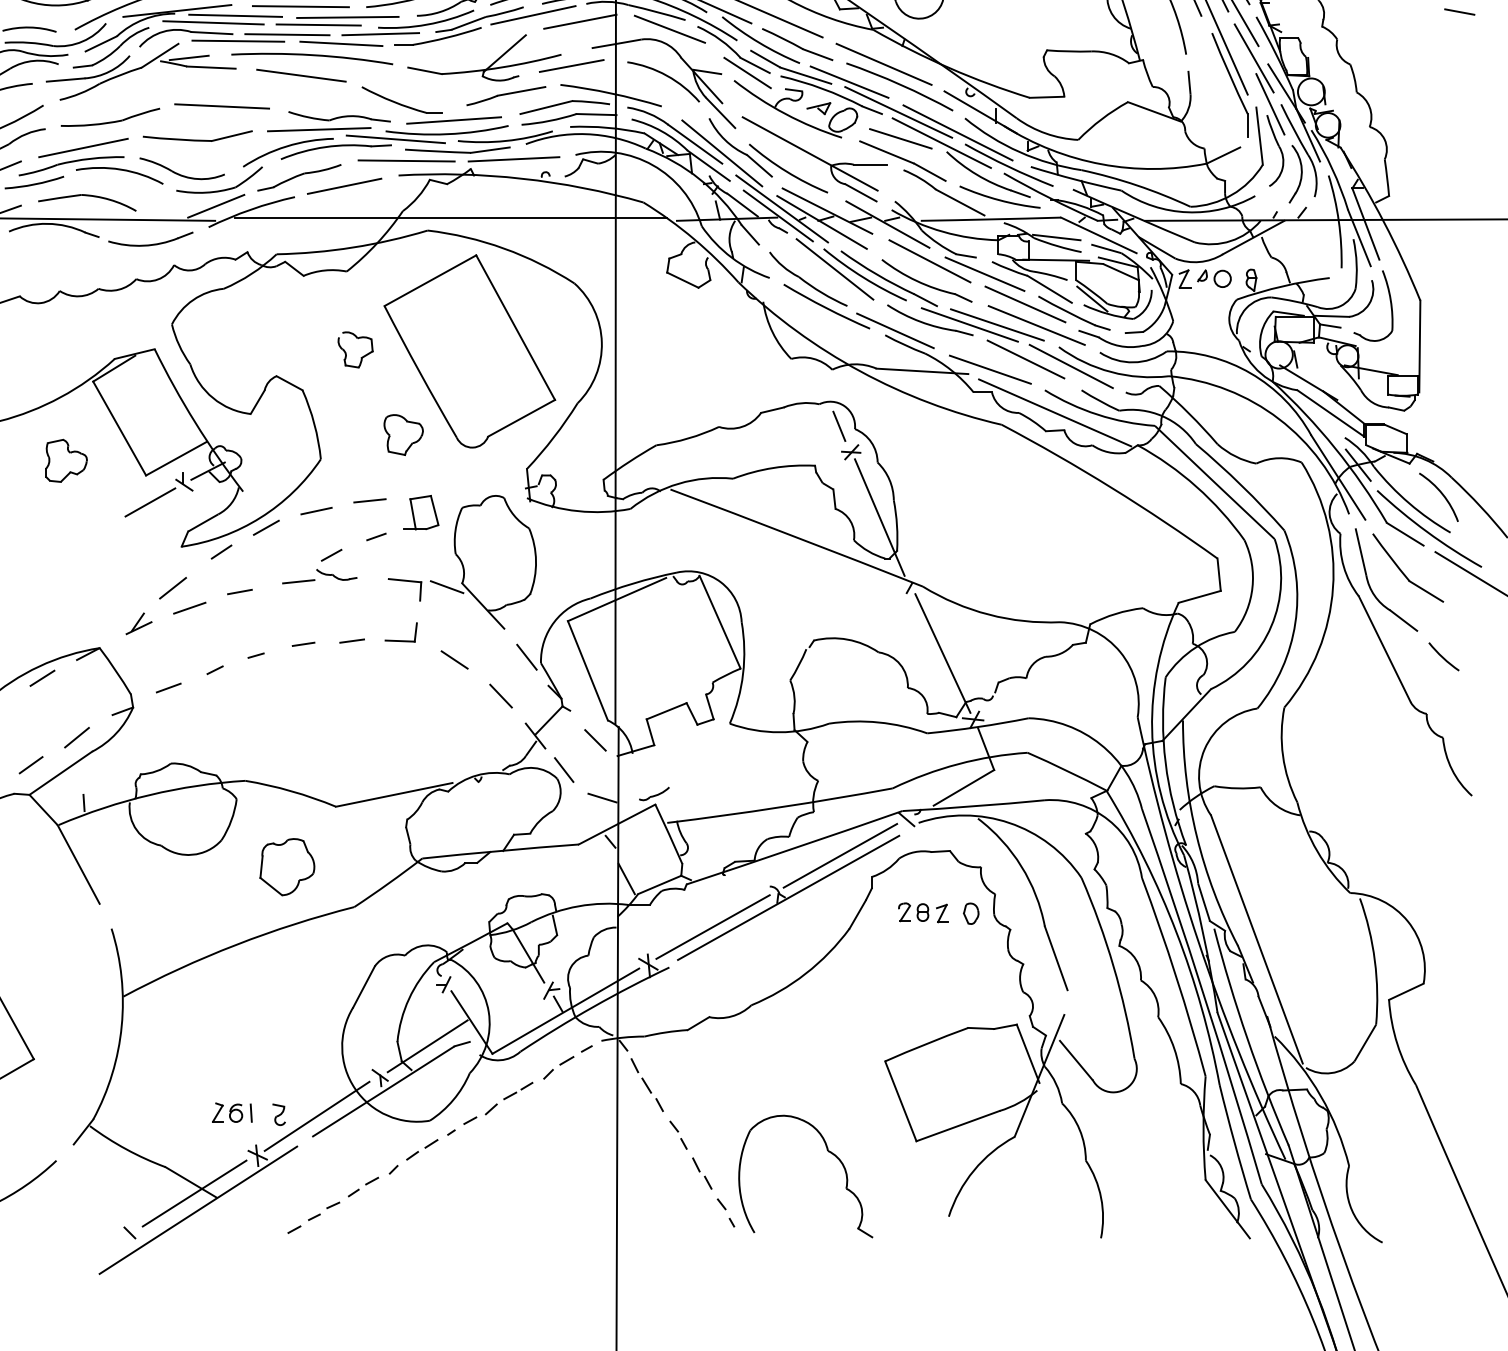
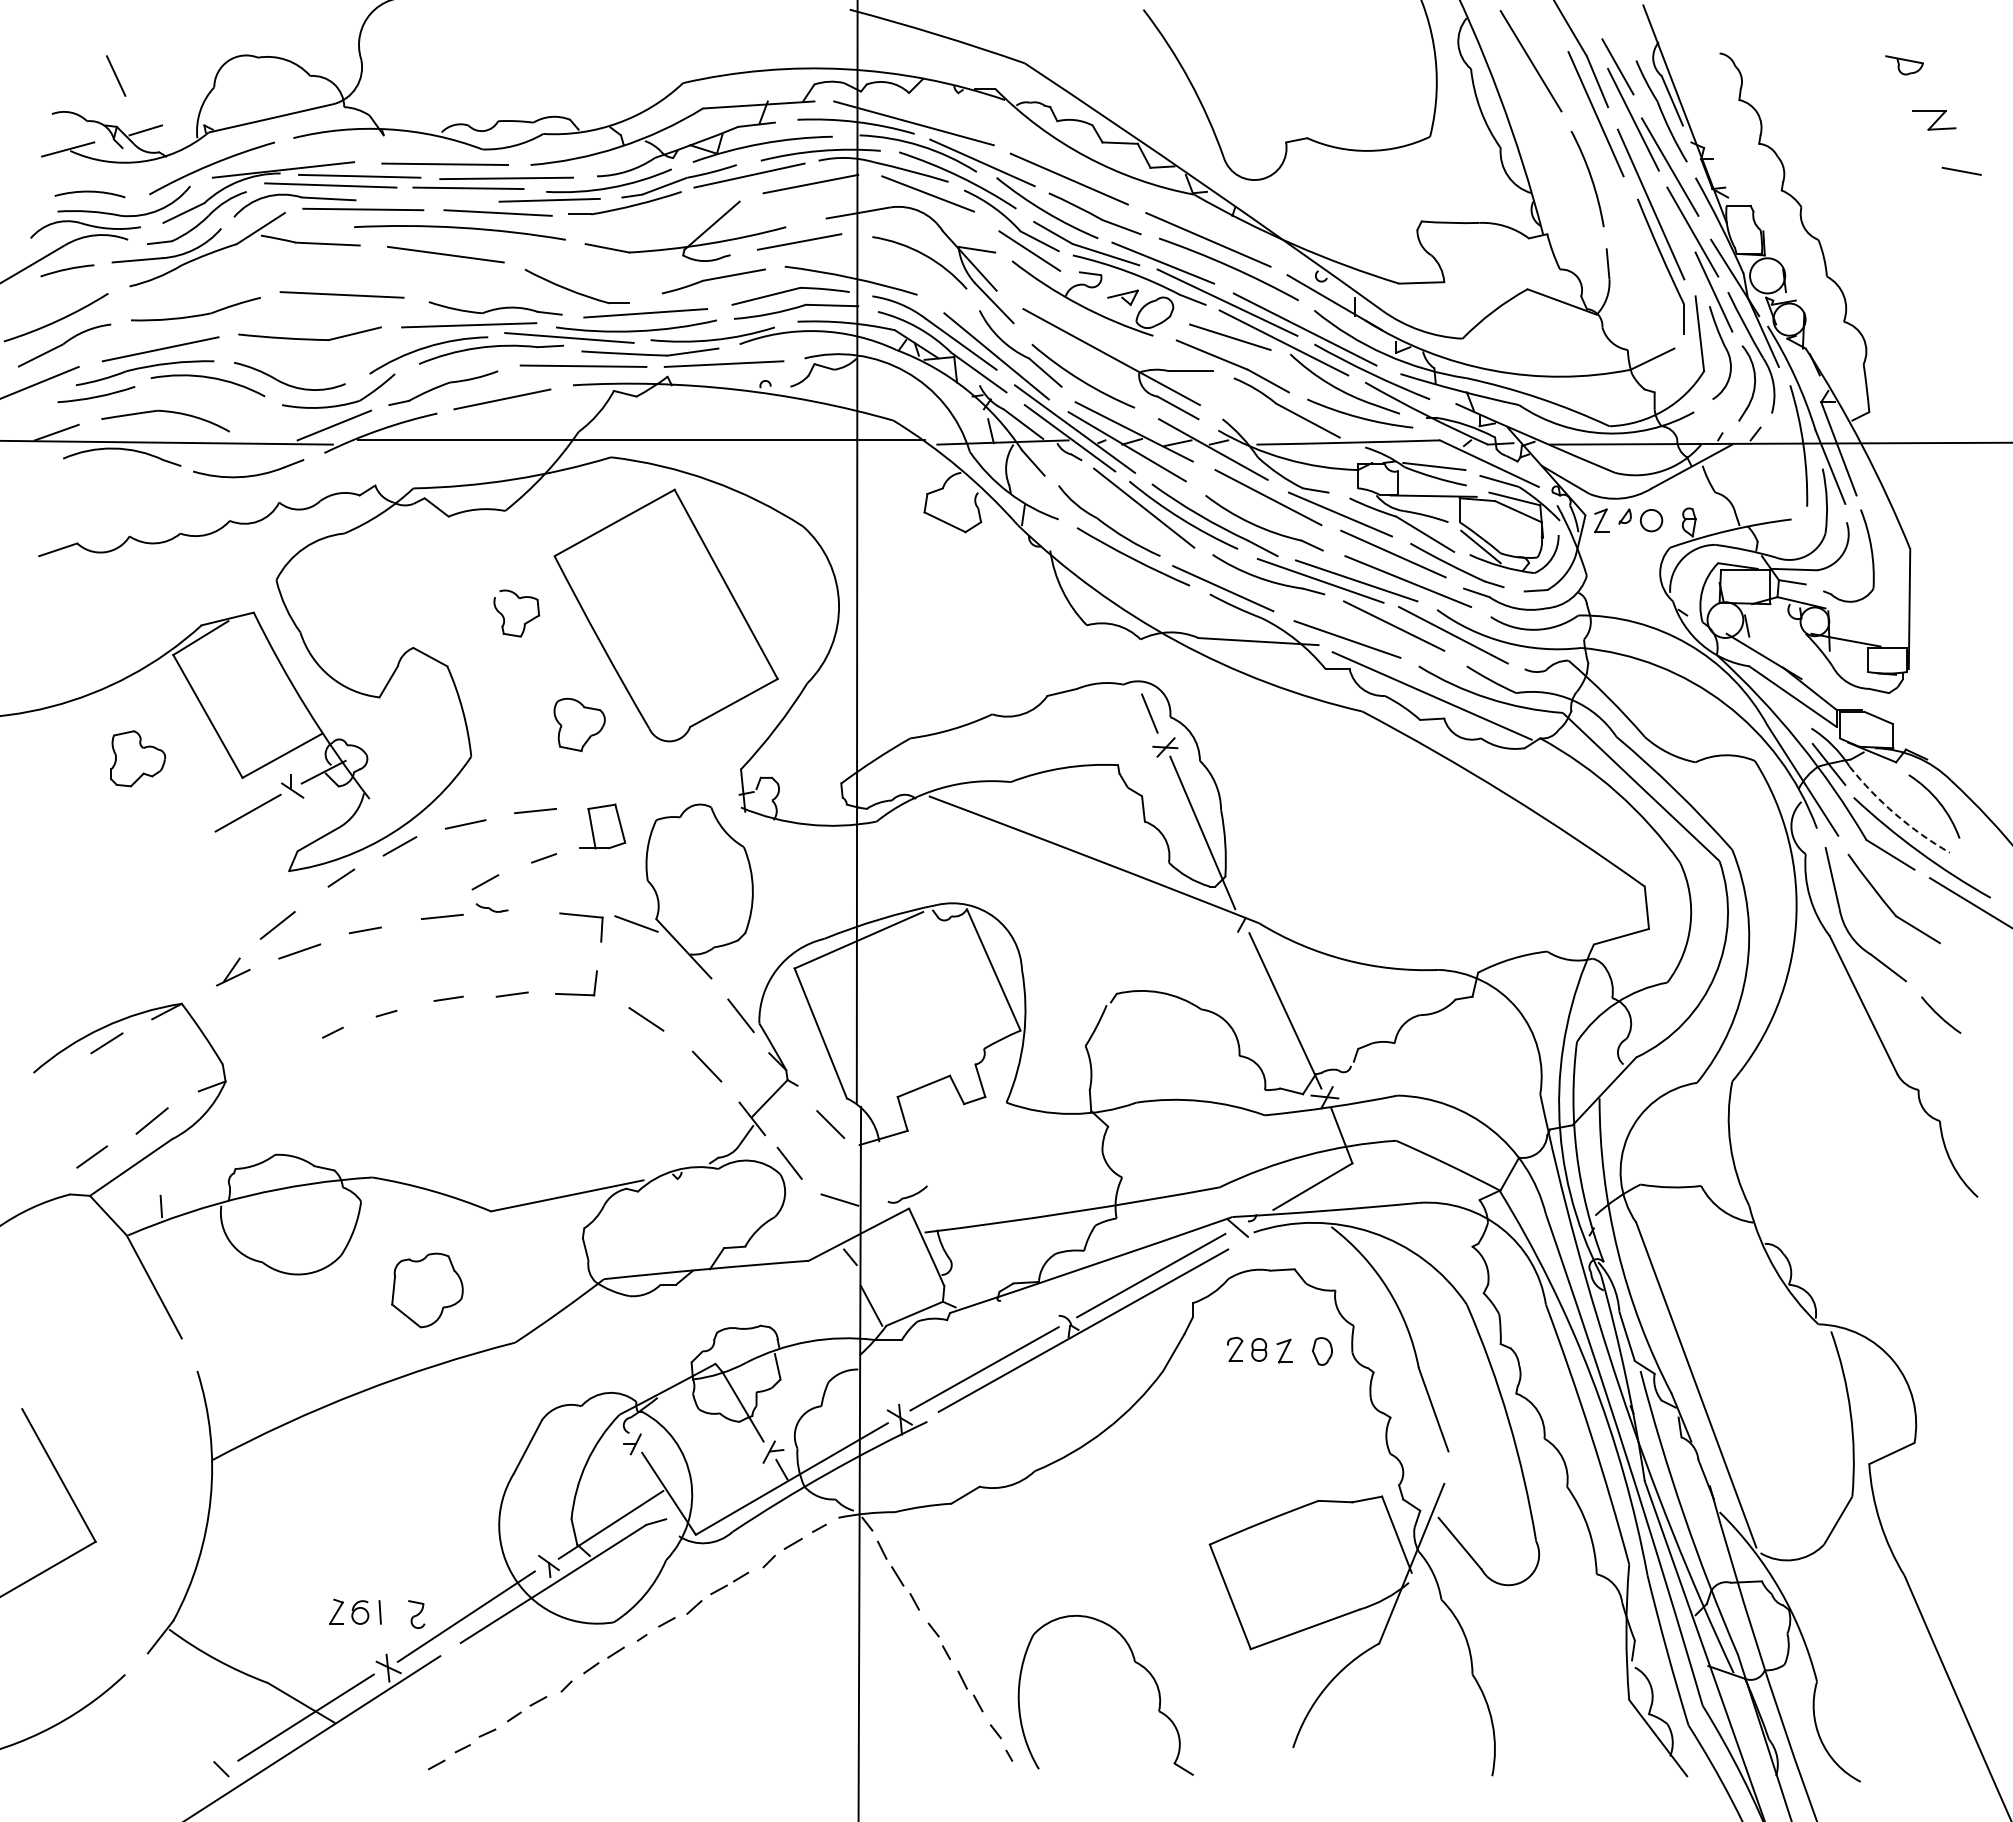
line: (287, 34) -> (427, 200), removed
line: (188, 58) -> (298, 231), removed
arc: (1409, 503) -> (1895, 814), solid -> dashed
part: (336, 574) -> (491, 907), size x0.6
line: (168, 687) -> (271, 1055), removed

